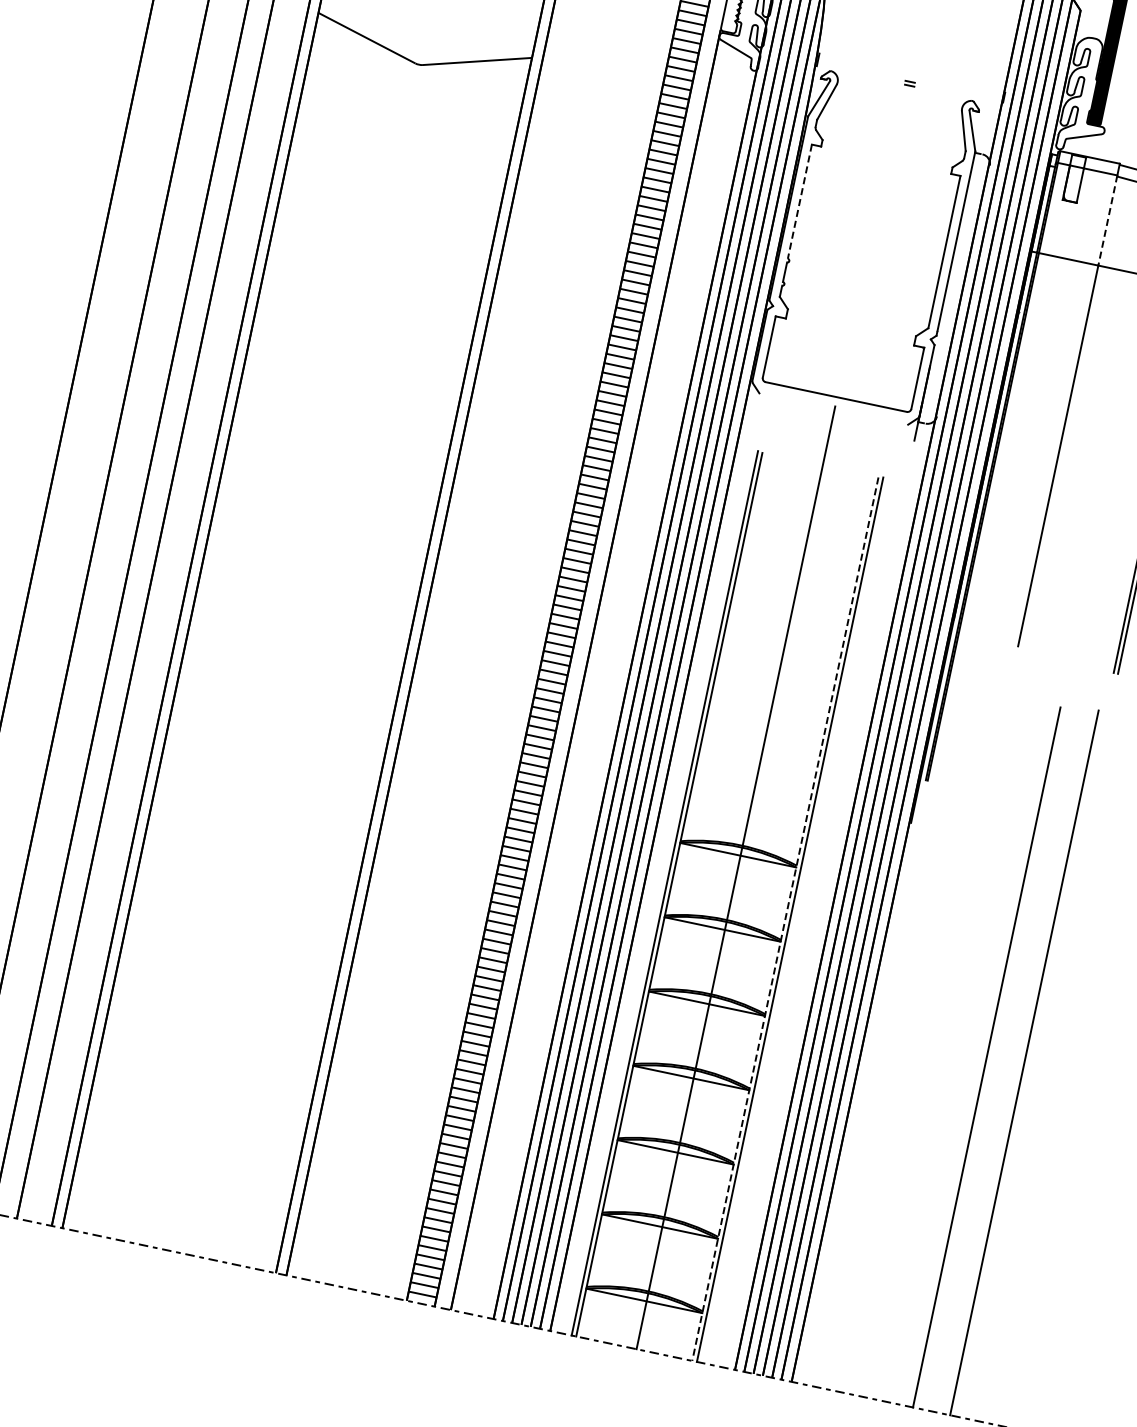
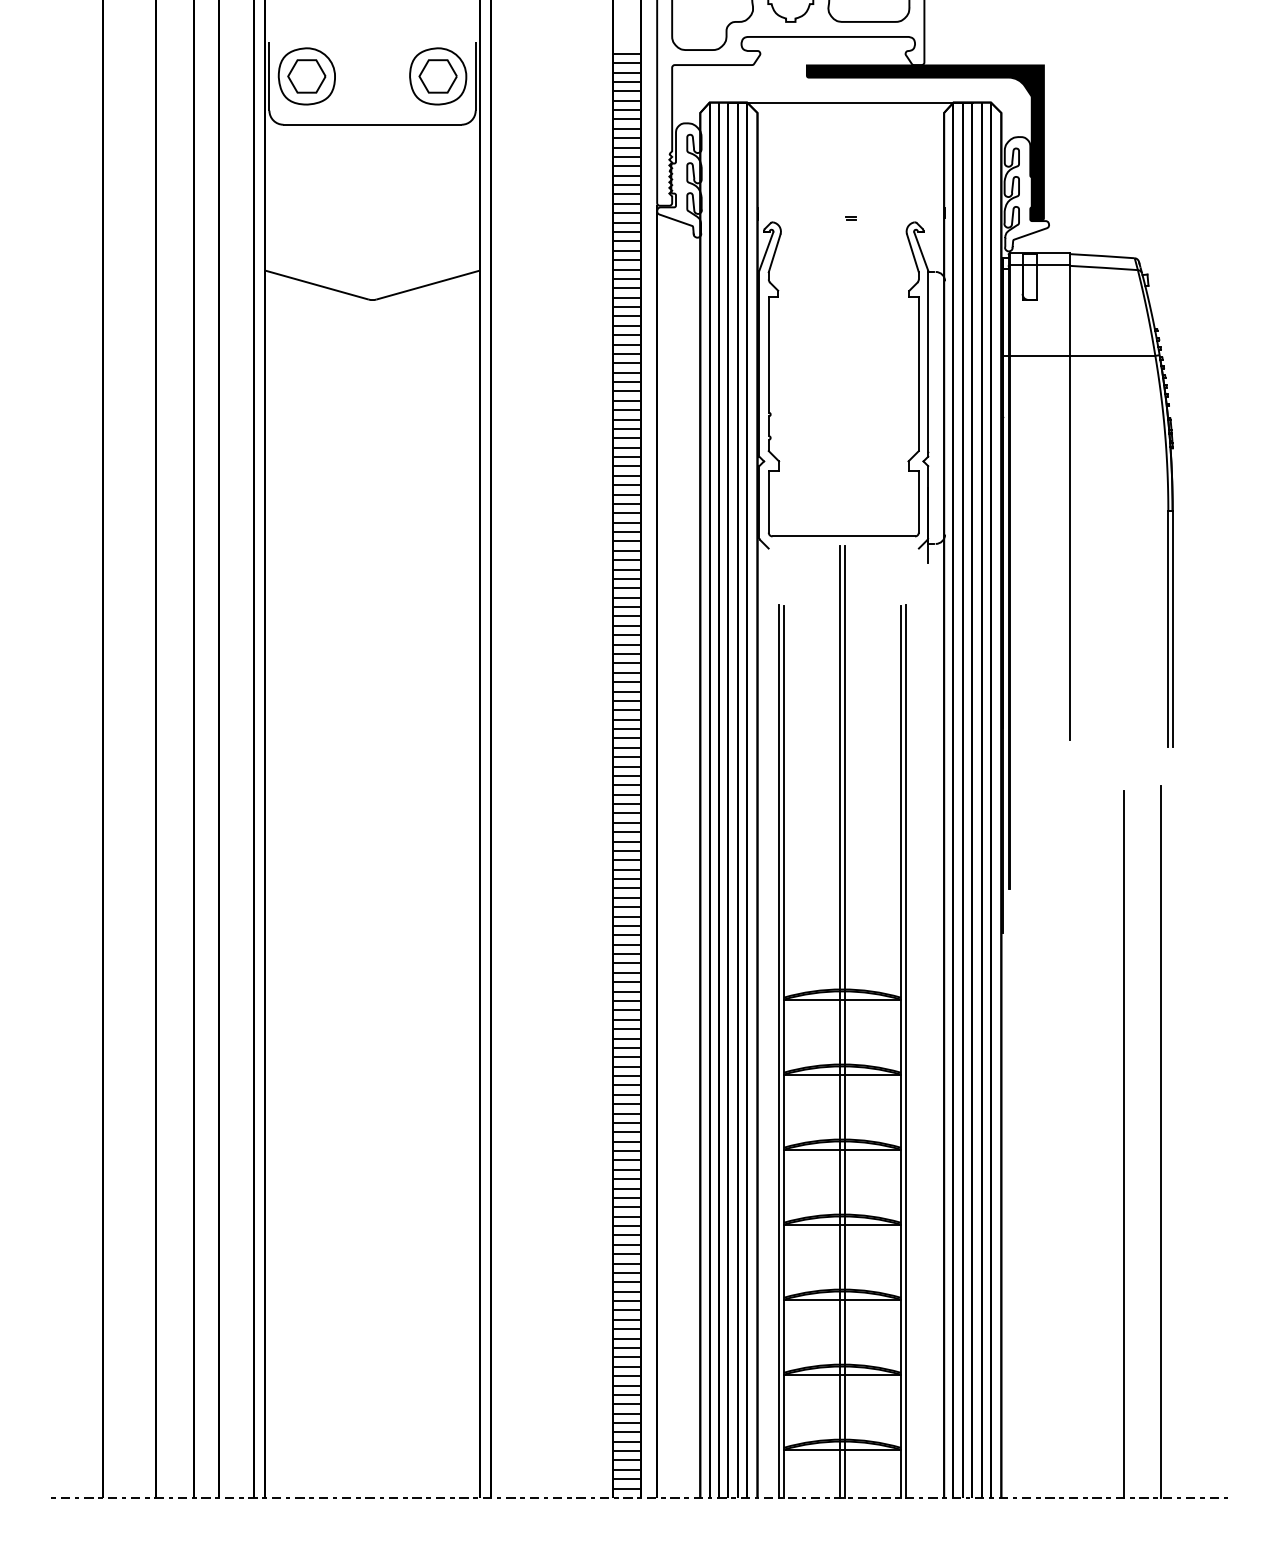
line: (799, 201) -> (768, 354), dashed -> solid
line: (1107, 220) -> (1070, 310), dashed -> solid
line: (731, 876) -> (840, 1021), added
line: (784, 919) -> (900, 1052), dashed -> solid

